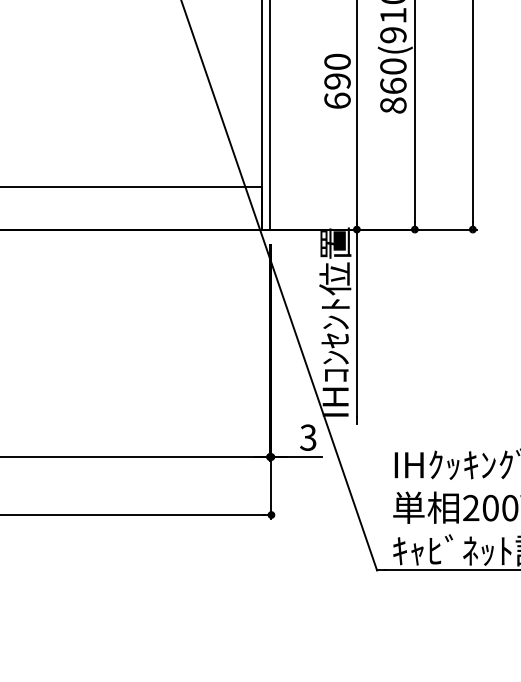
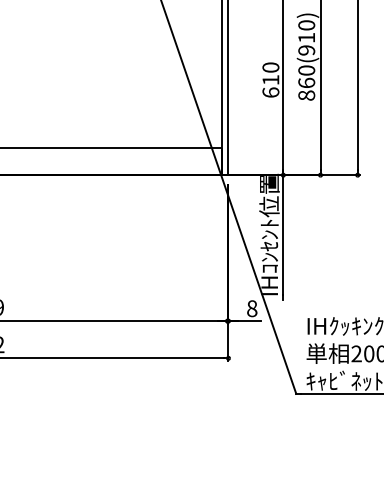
text: (336, 82) -> (270, 80), 690 -> 610
text: (308, 437) -> (252, 308), 3 -> 8

